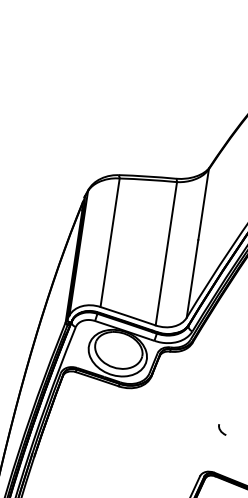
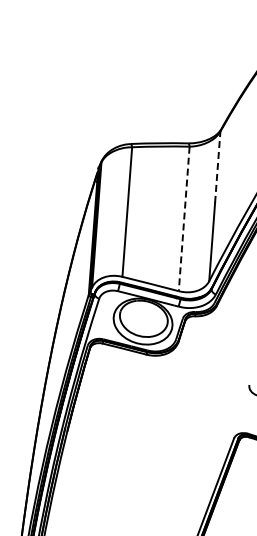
line: (203, 204) -> (217, 167), solid -> dashed
line: (166, 254) -> (184, 219), solid -> dashed

